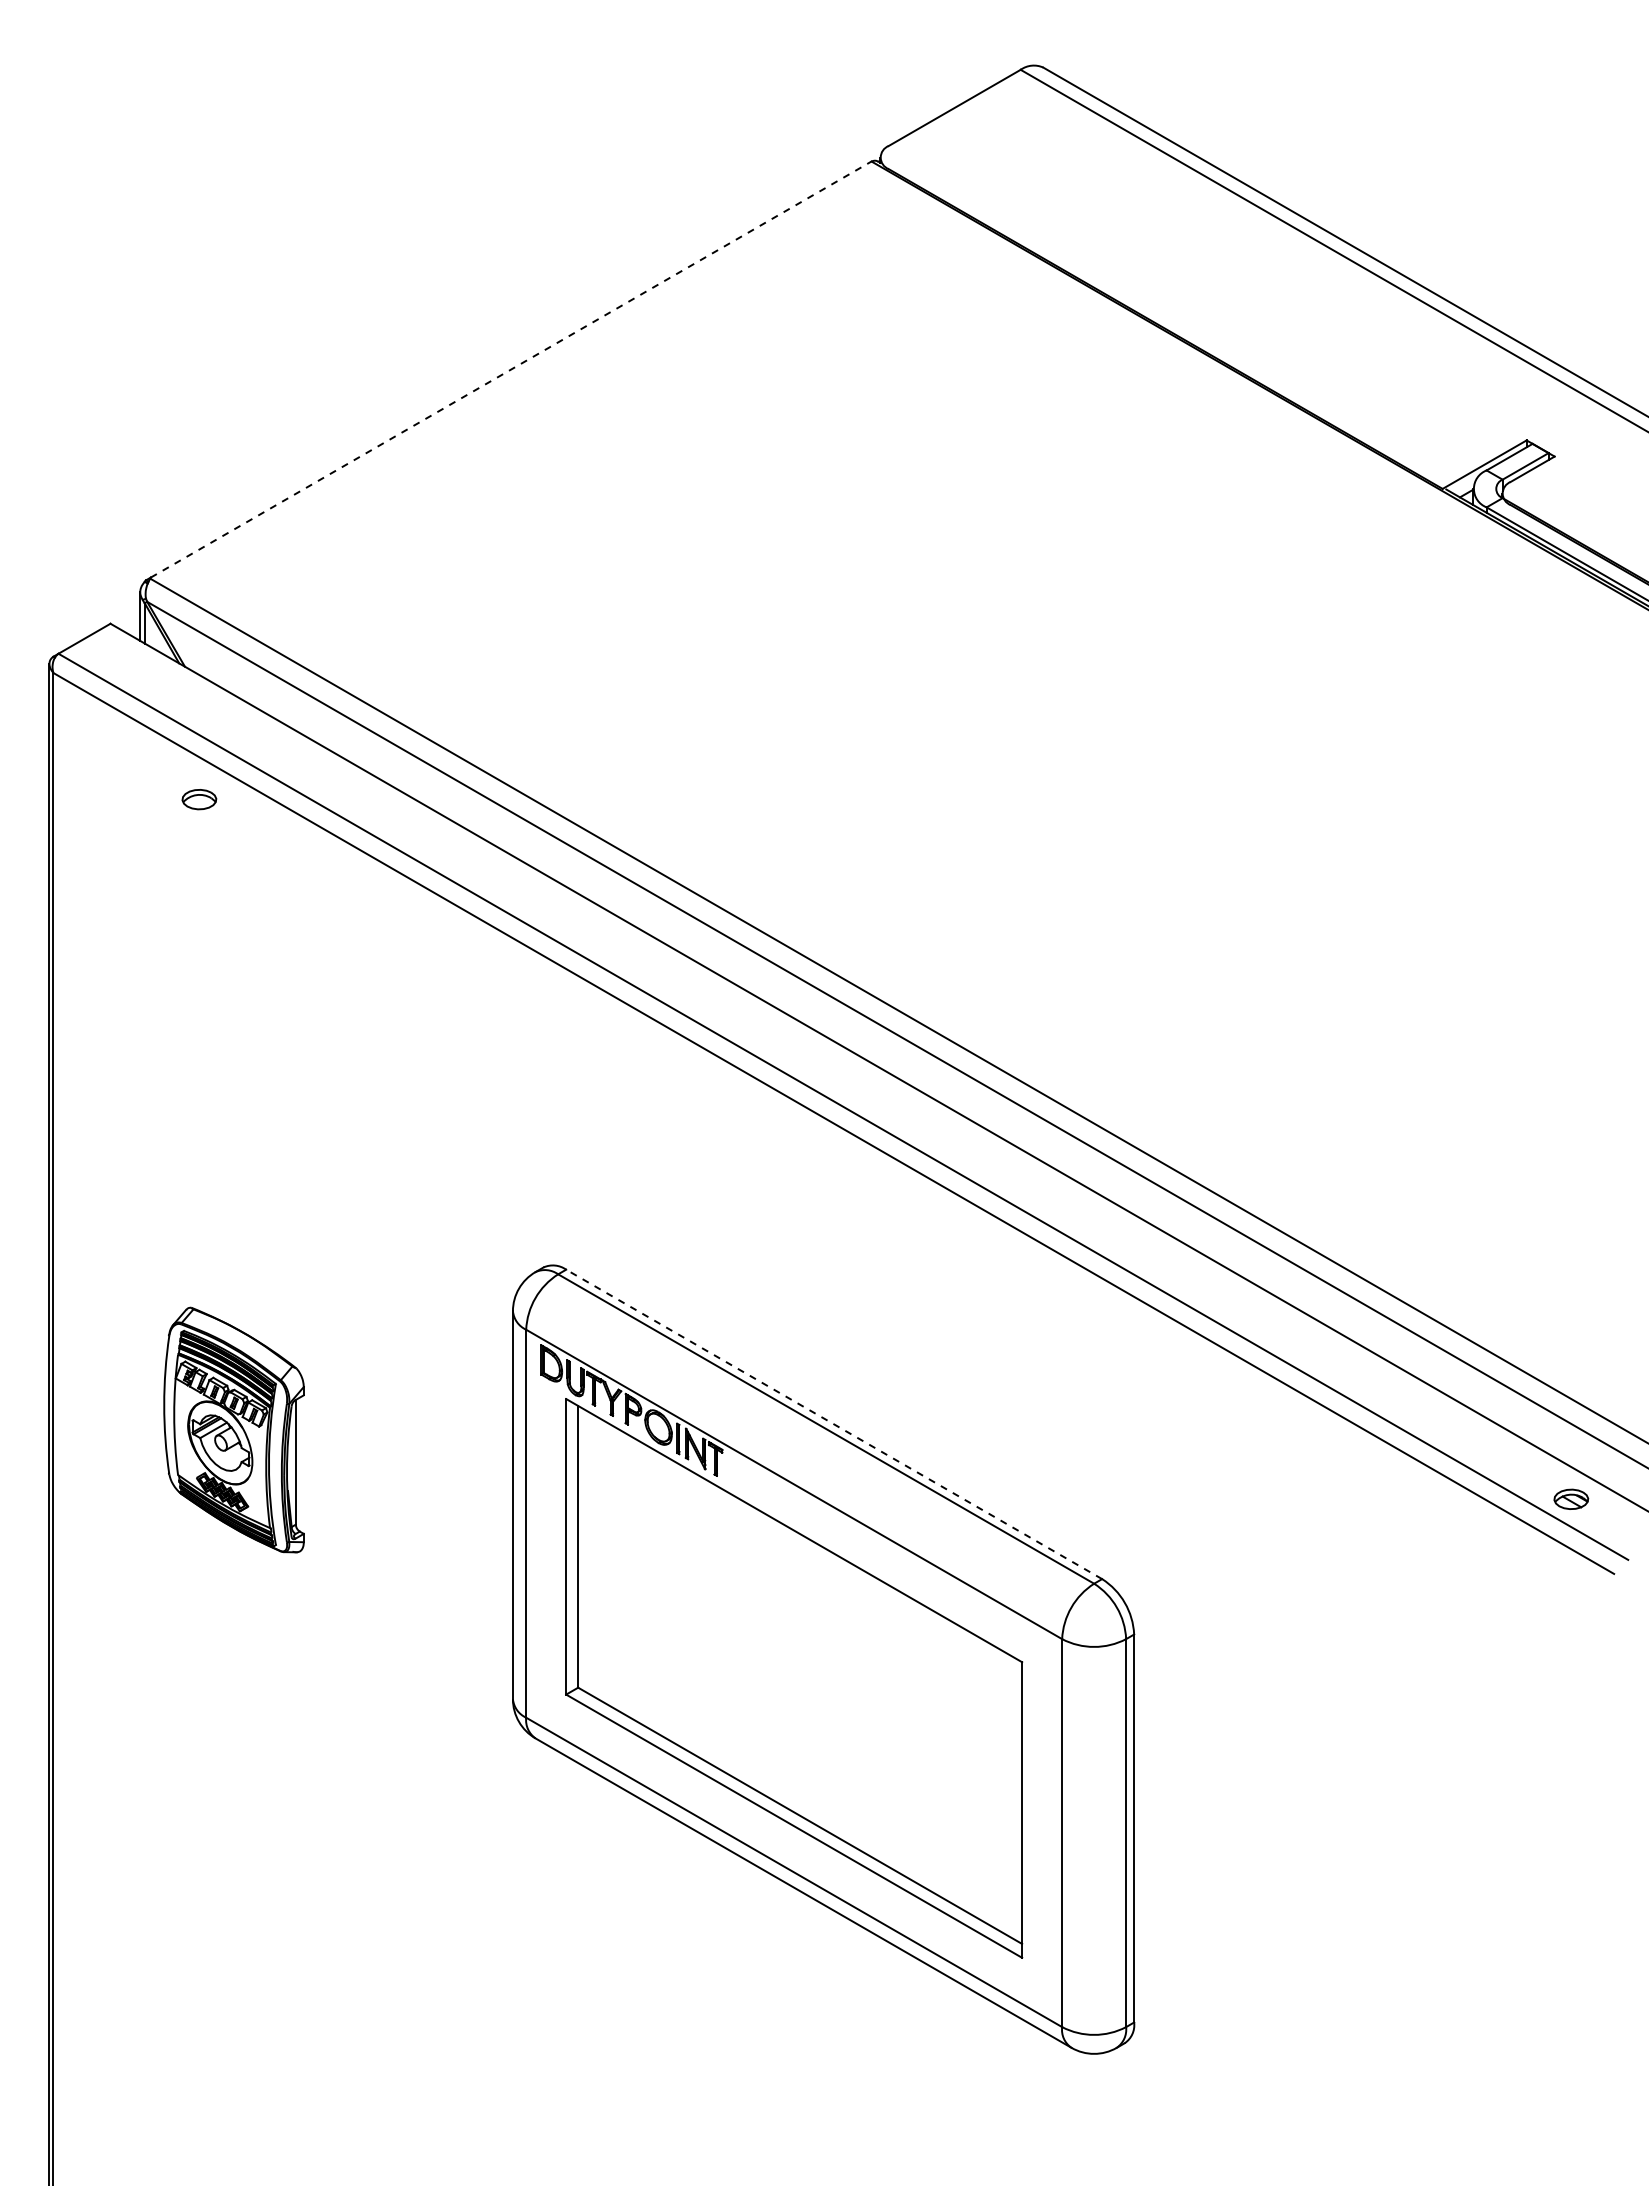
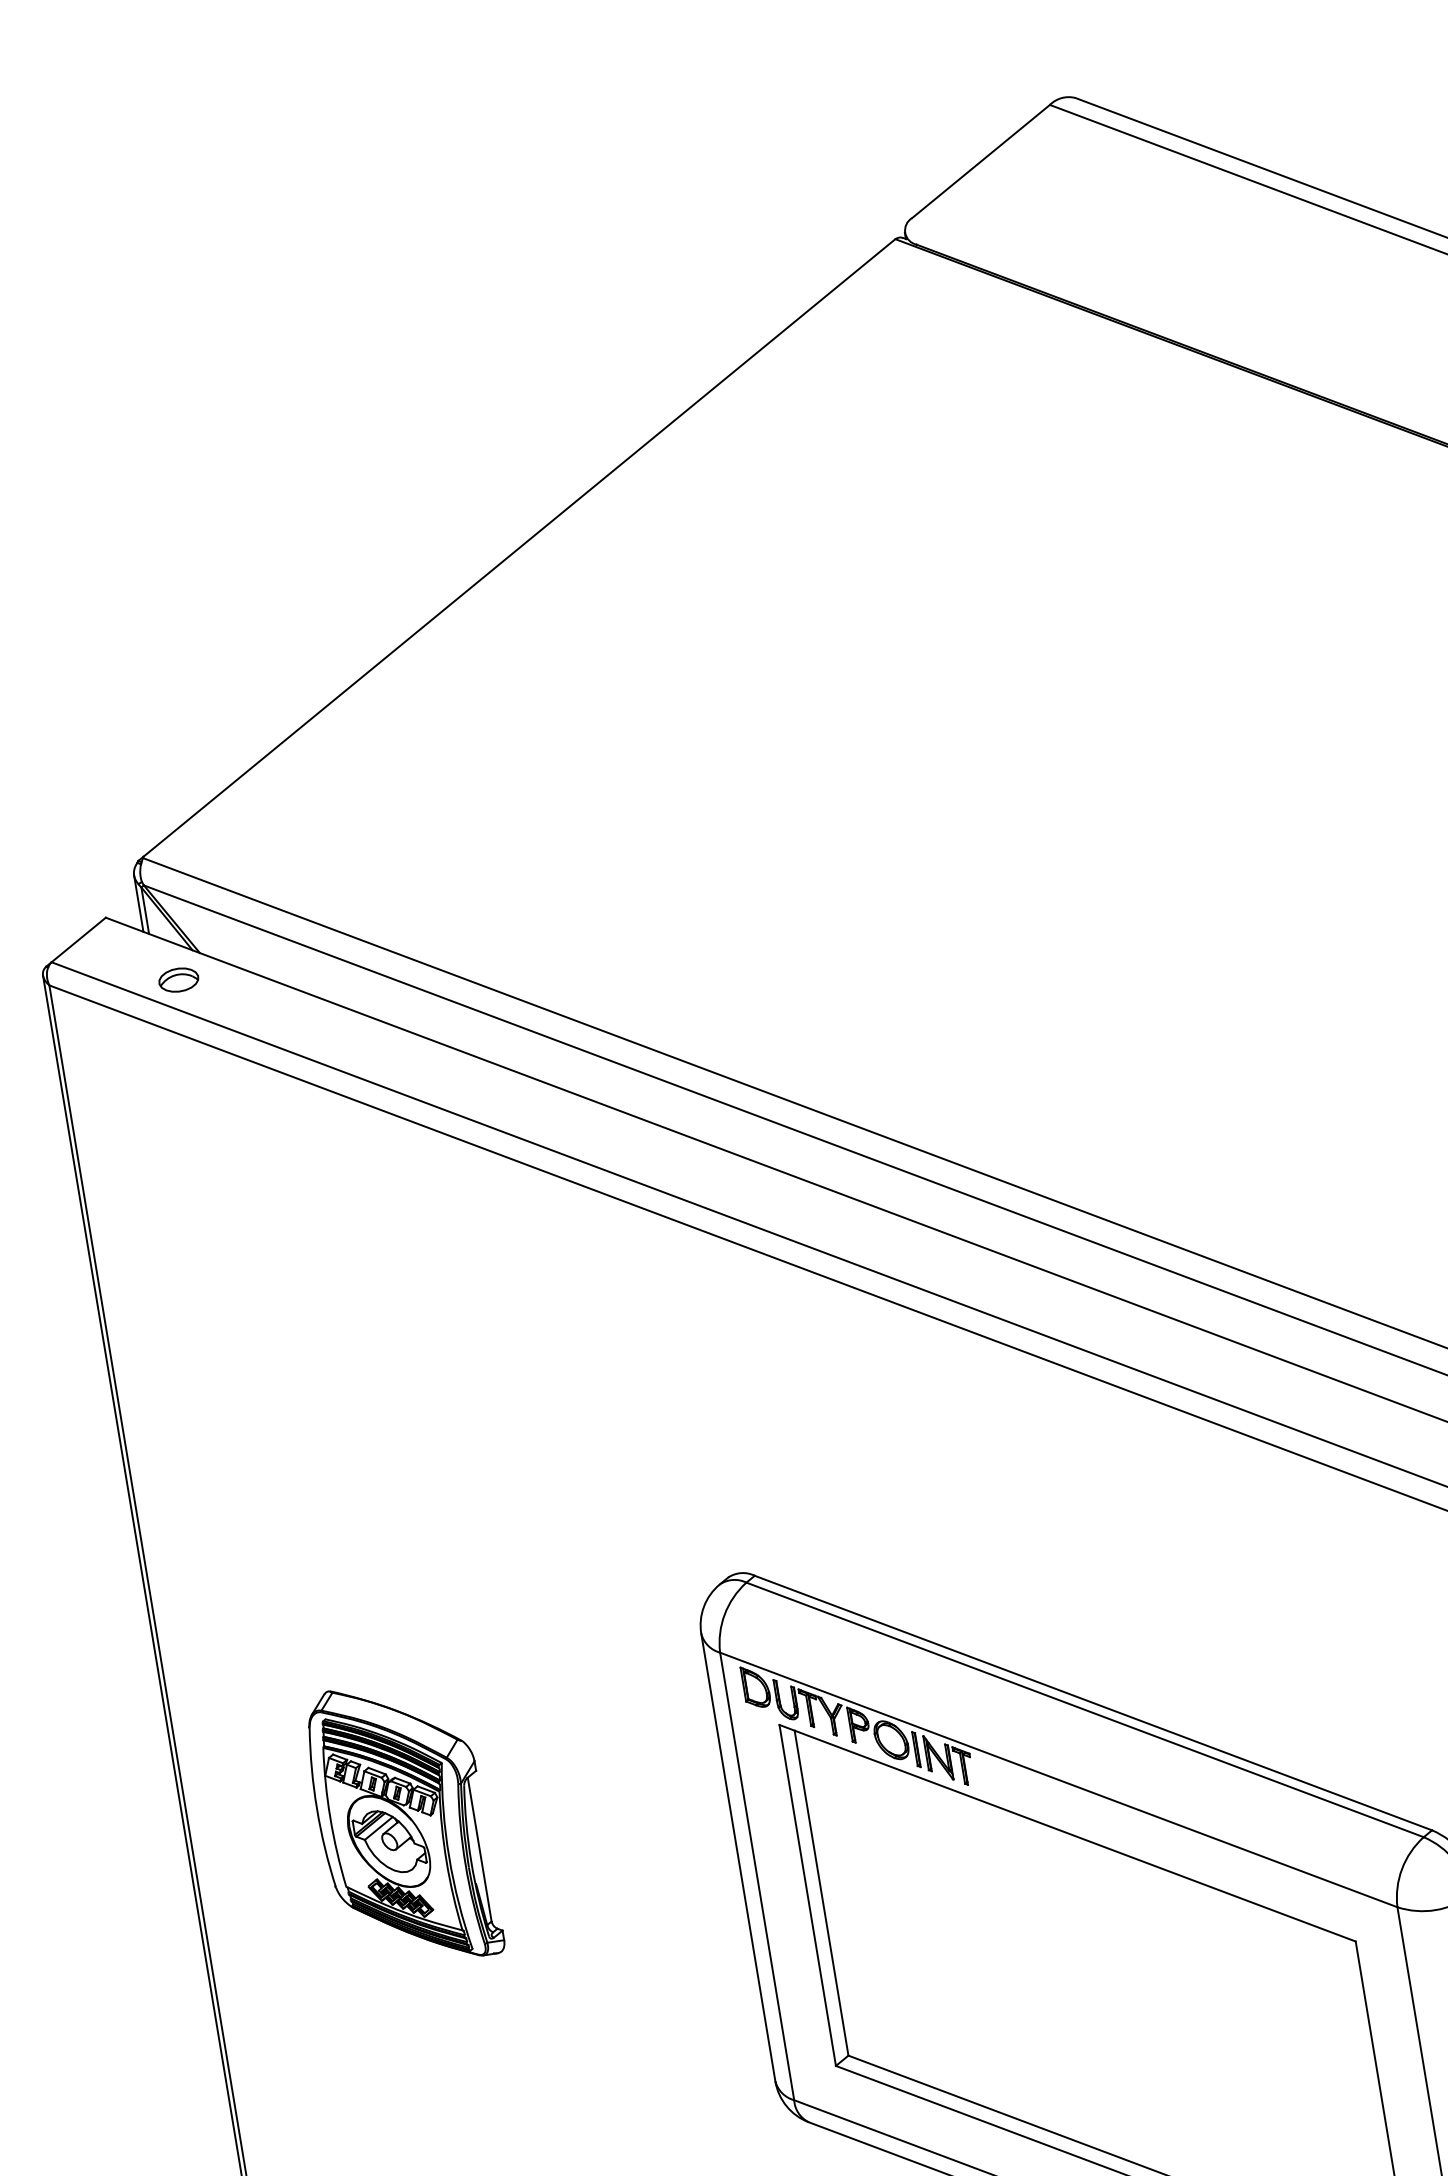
line: (511, 369) -> (519, 547), dashed -> solid
part: (199, 799) -> (178, 979), moved
line: (833, 1424) -> (1092, 1703), dashed -> solid

